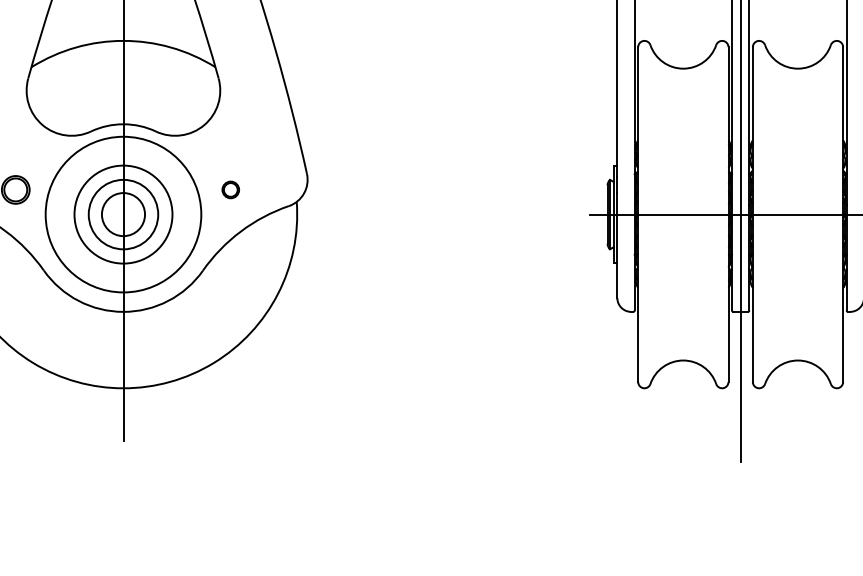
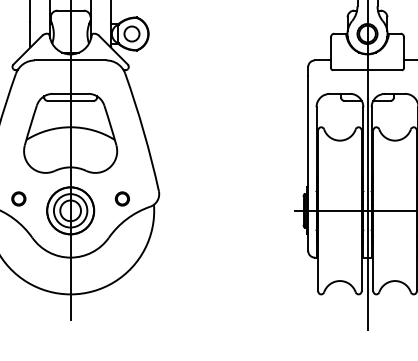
circle: (229, 188) -> (121, 198), size x1.67
circle: (123, 213) -> (70, 210), size x0.62

